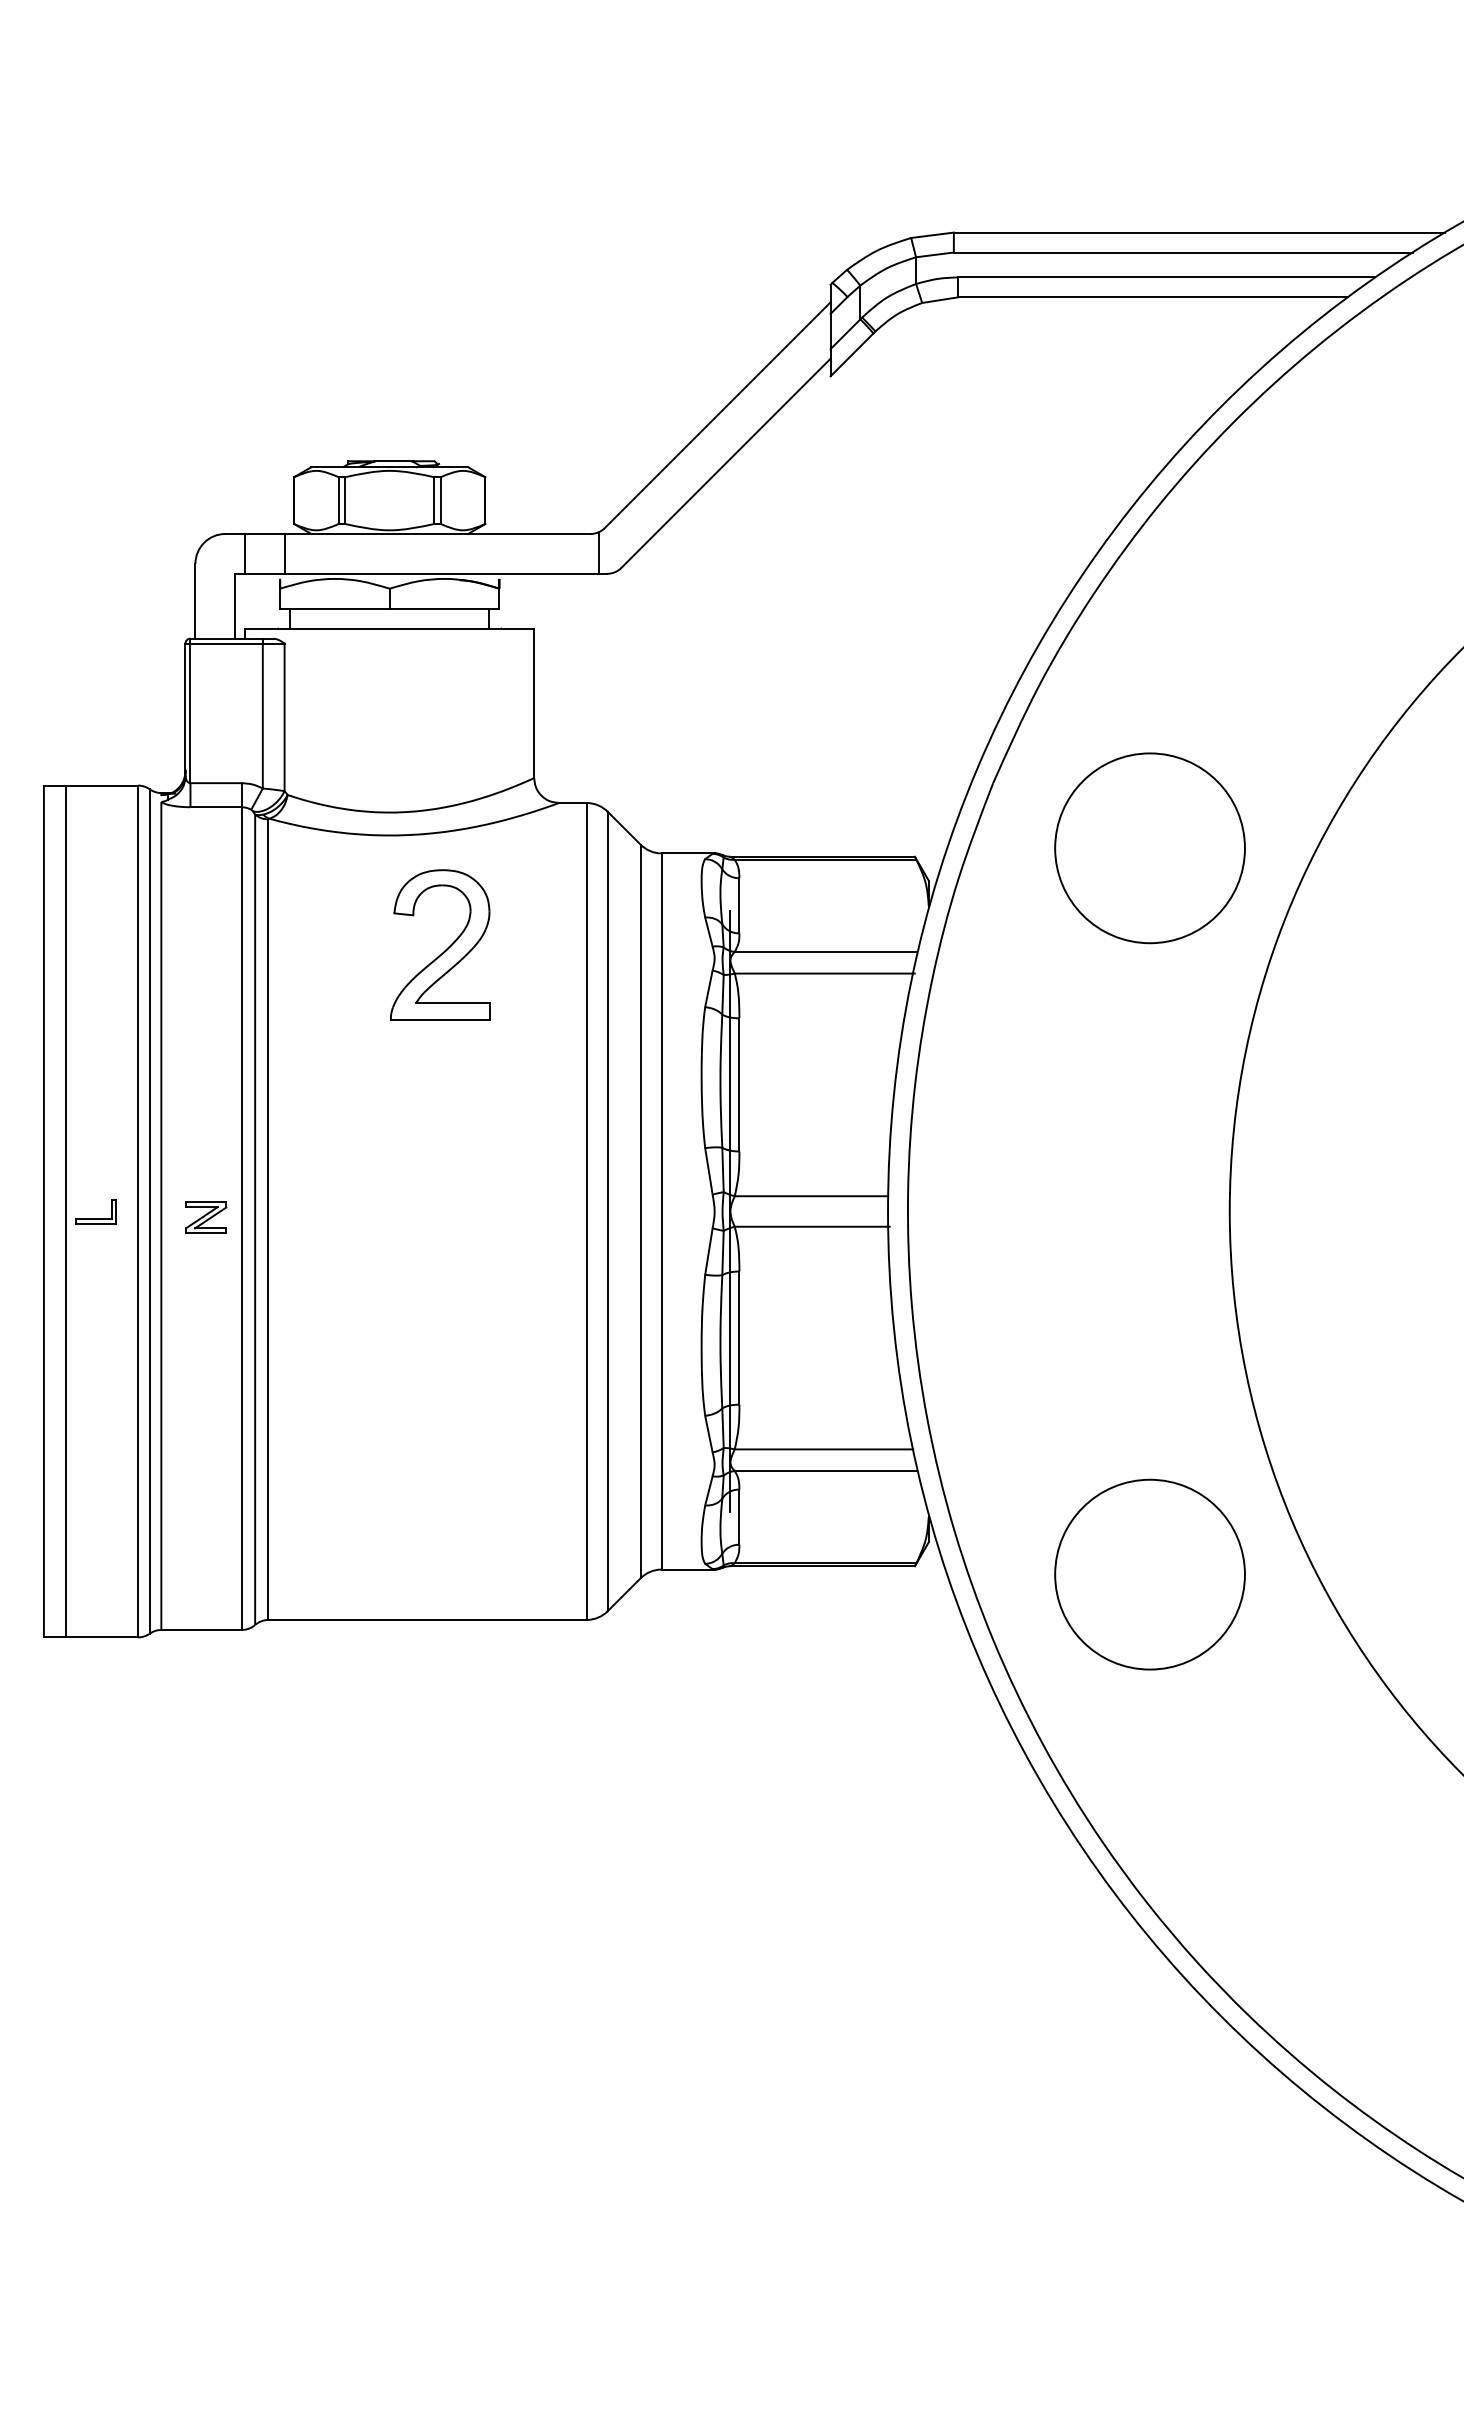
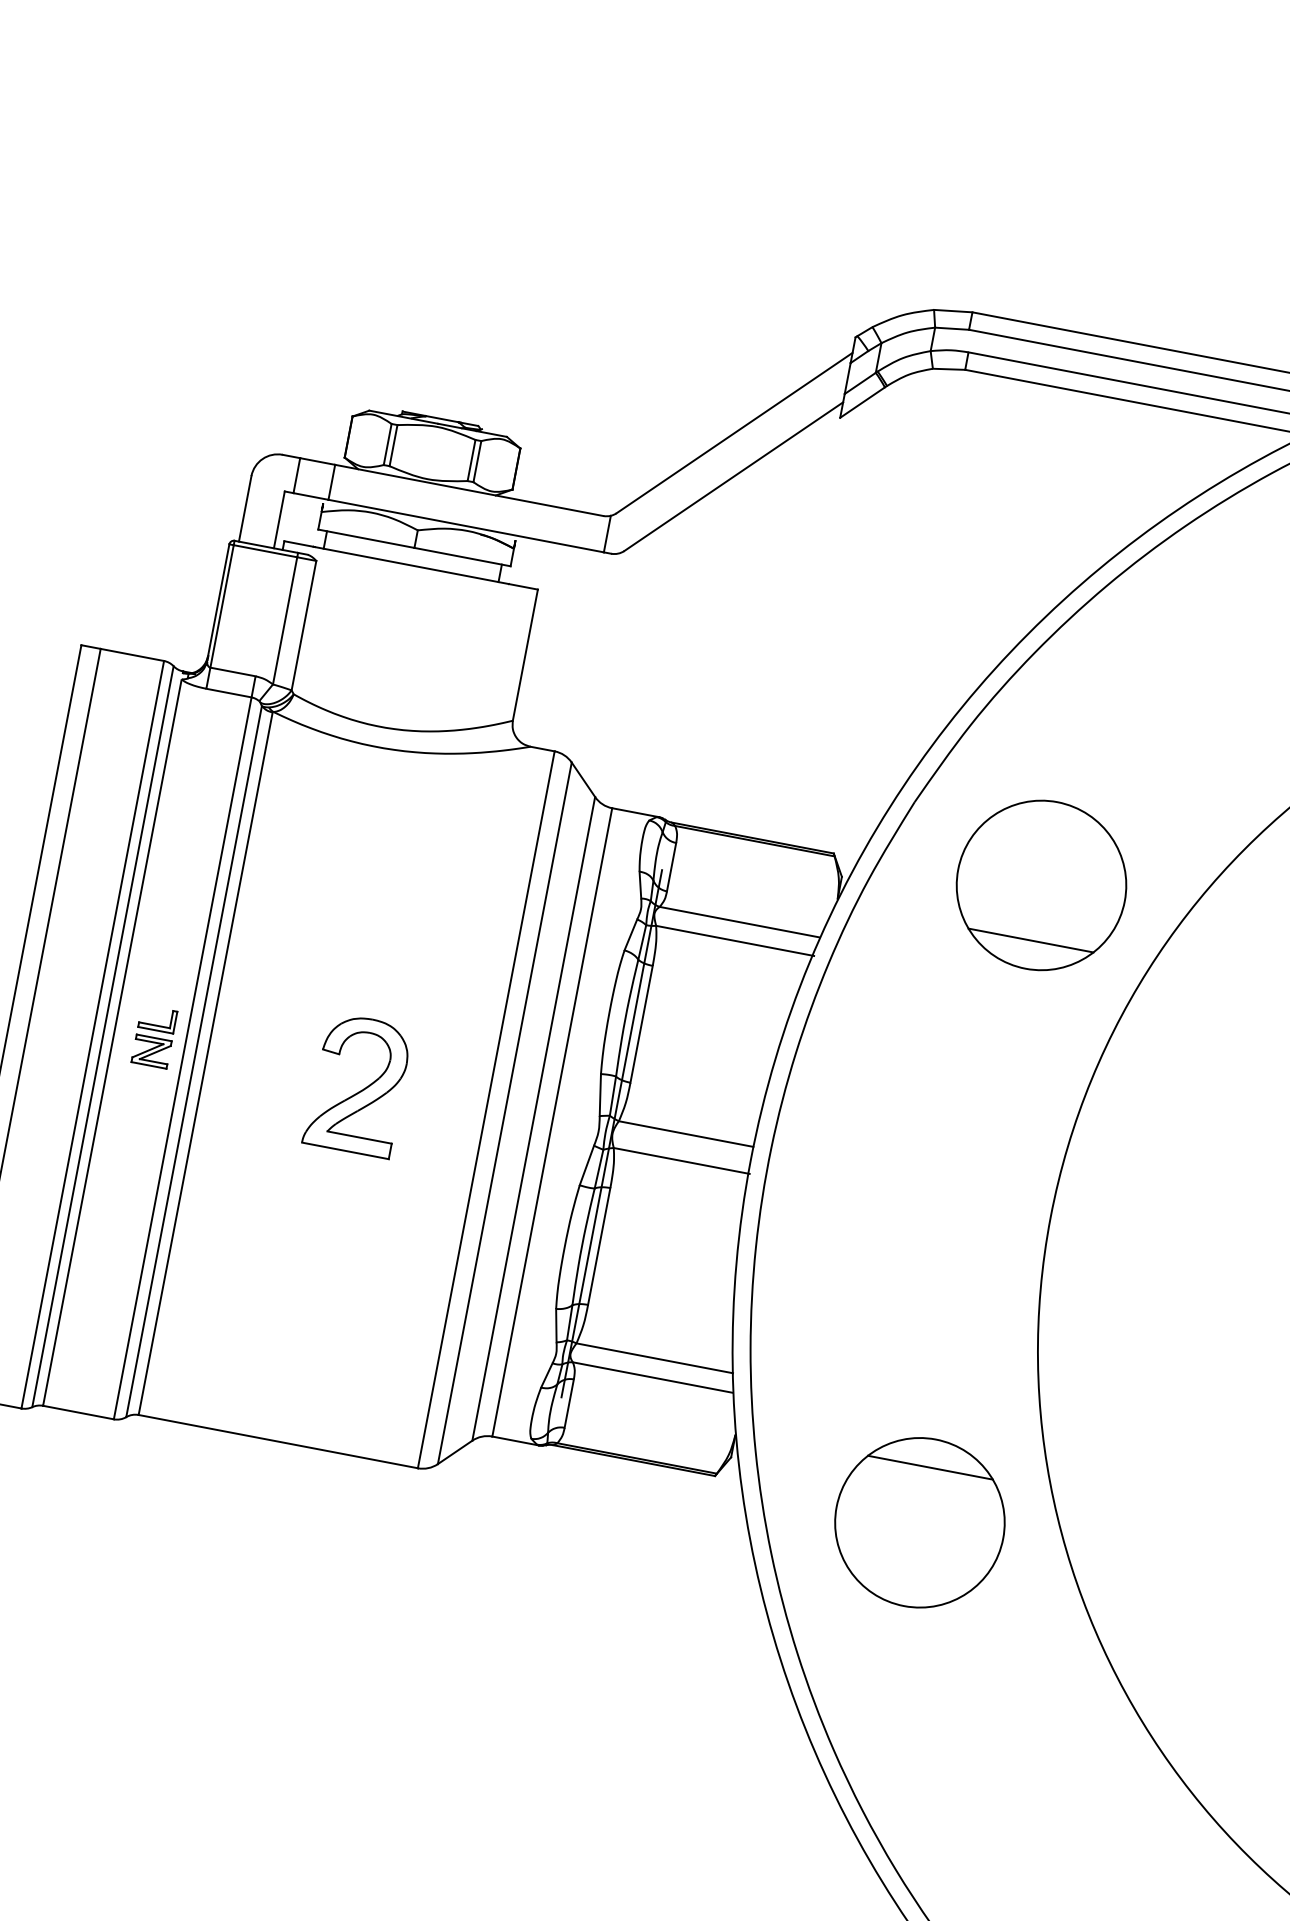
line: (1149, 911) -> (1030, 940), added
part: (445, 949) -> (361, 1089), moved
part: (95, 1218) -> (155, 1024), moved
line: (1149, 1511) -> (930, 1467), added

